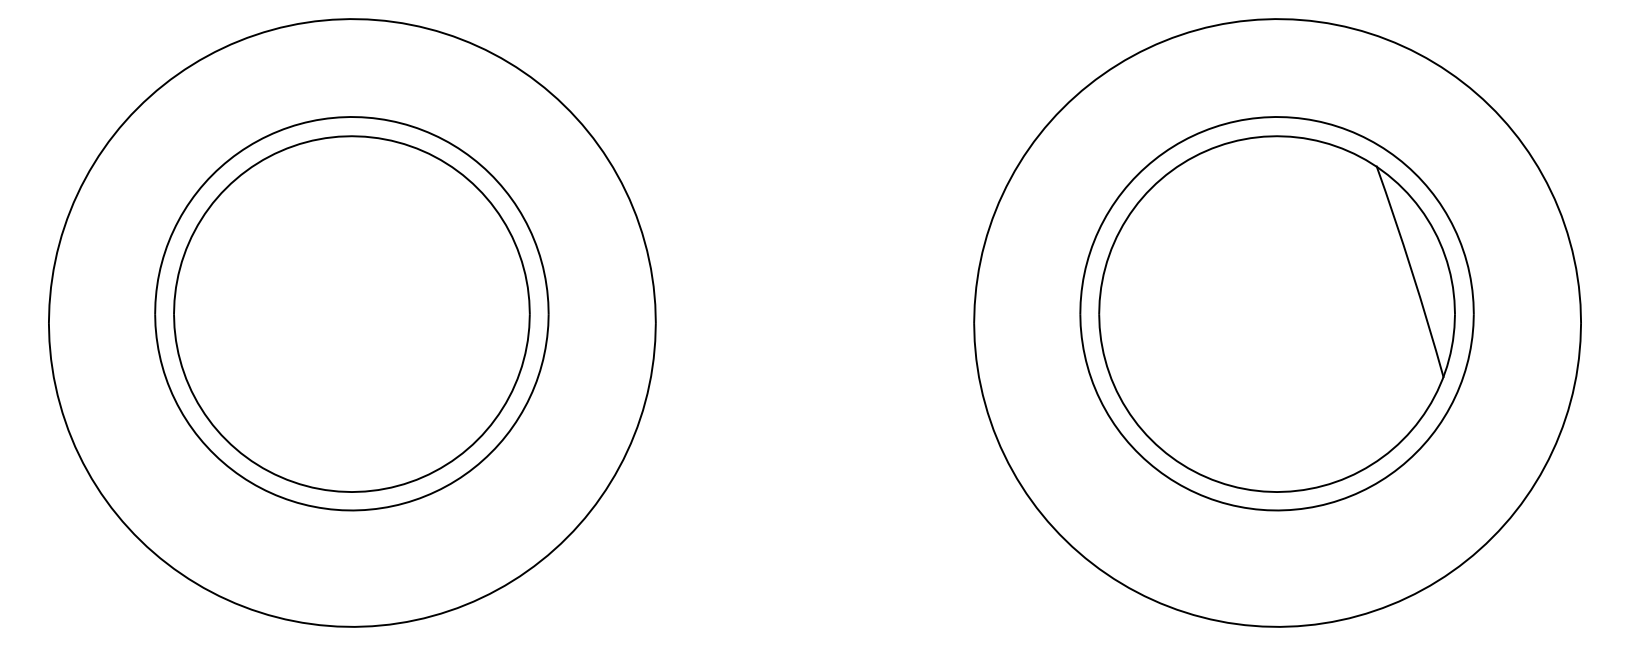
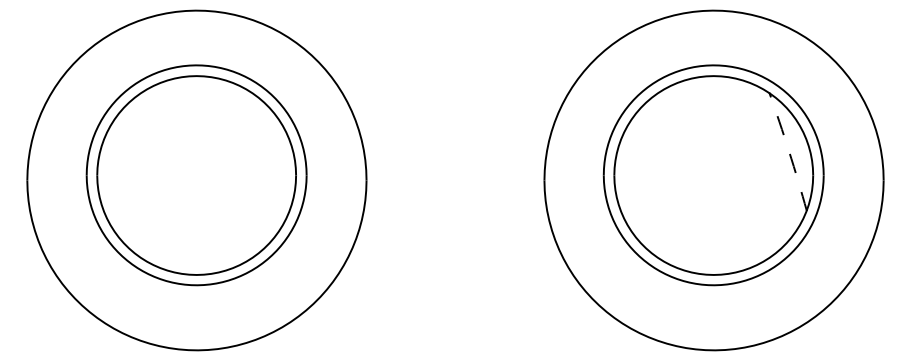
arc: (1412, 271) -> (789, 151), solid -> dashed

